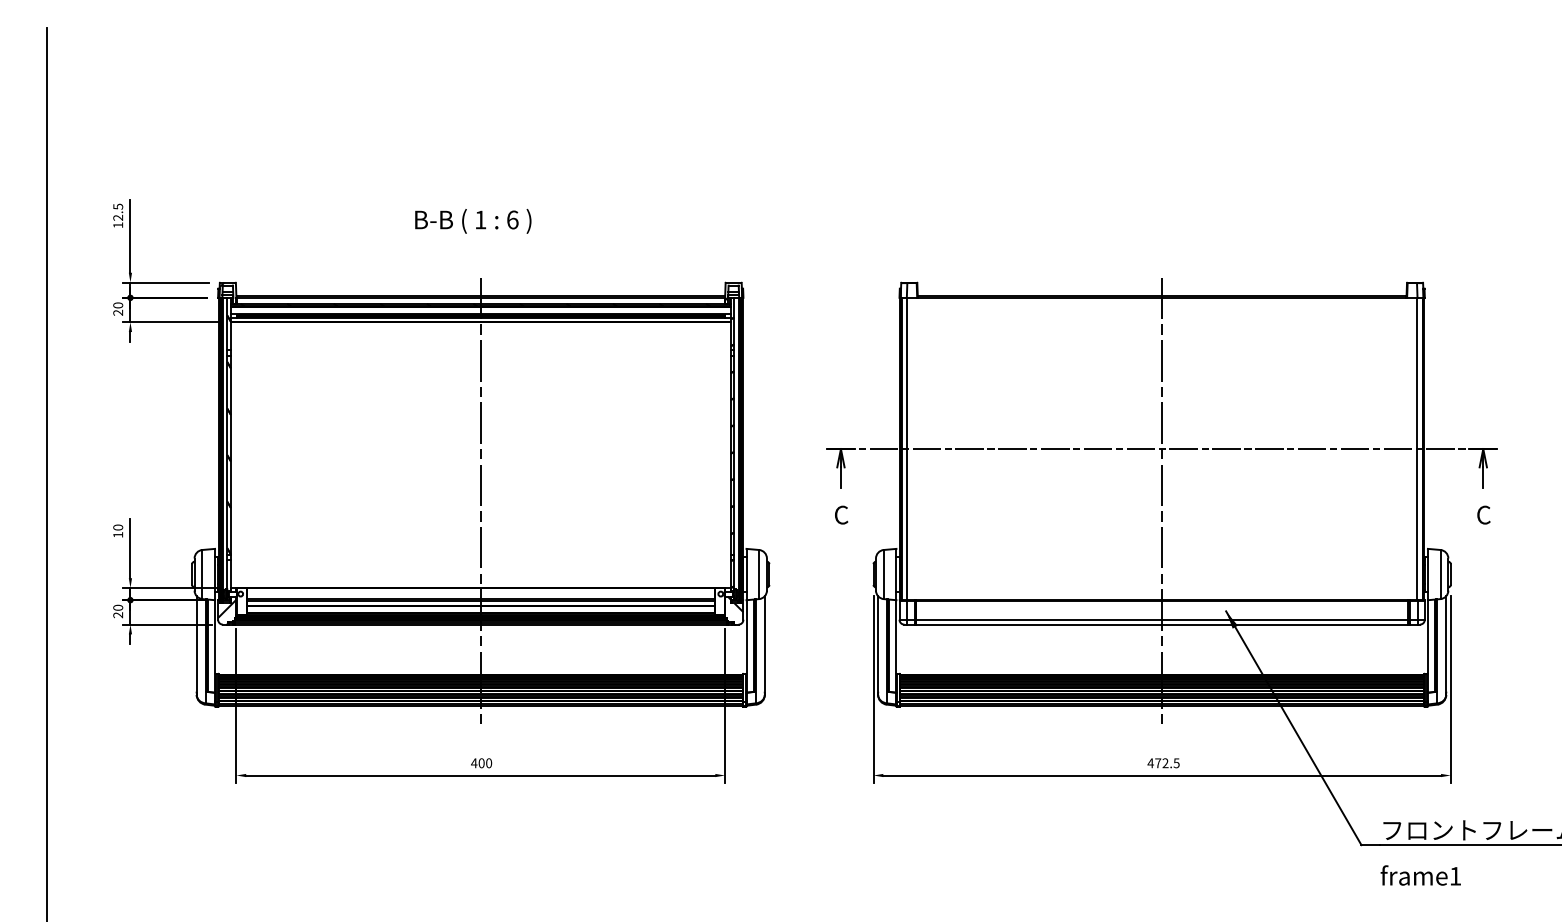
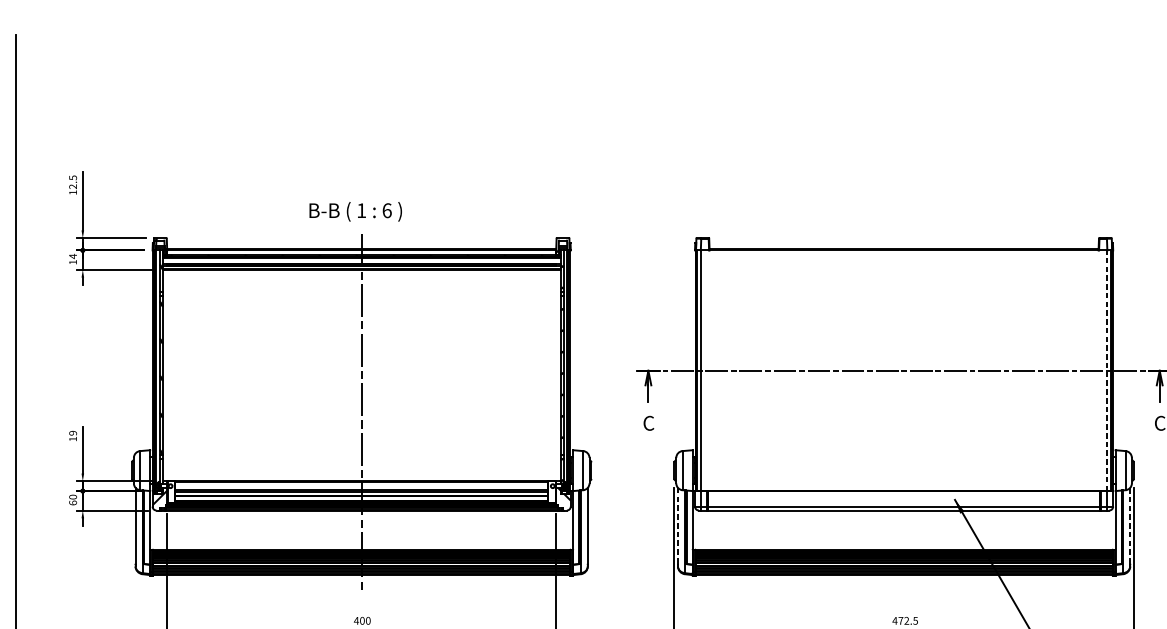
text: (473, 221) -> (355, 211), moved
text: (118, 308) -> (73, 258), 20 -> 14
line: (1417, 448) -> (1107, 370), solid -> dashed
line: (1162, 500) -> (904, 411), removed
text: (118, 527) -> (73, 433), 10 -> 19
text: (118, 615) -> (73, 503), 20 -> 60
line: (878, 643) -> (678, 525), solid -> dashed
line: (1446, 643) -> (1130, 525), solid -> dashed

